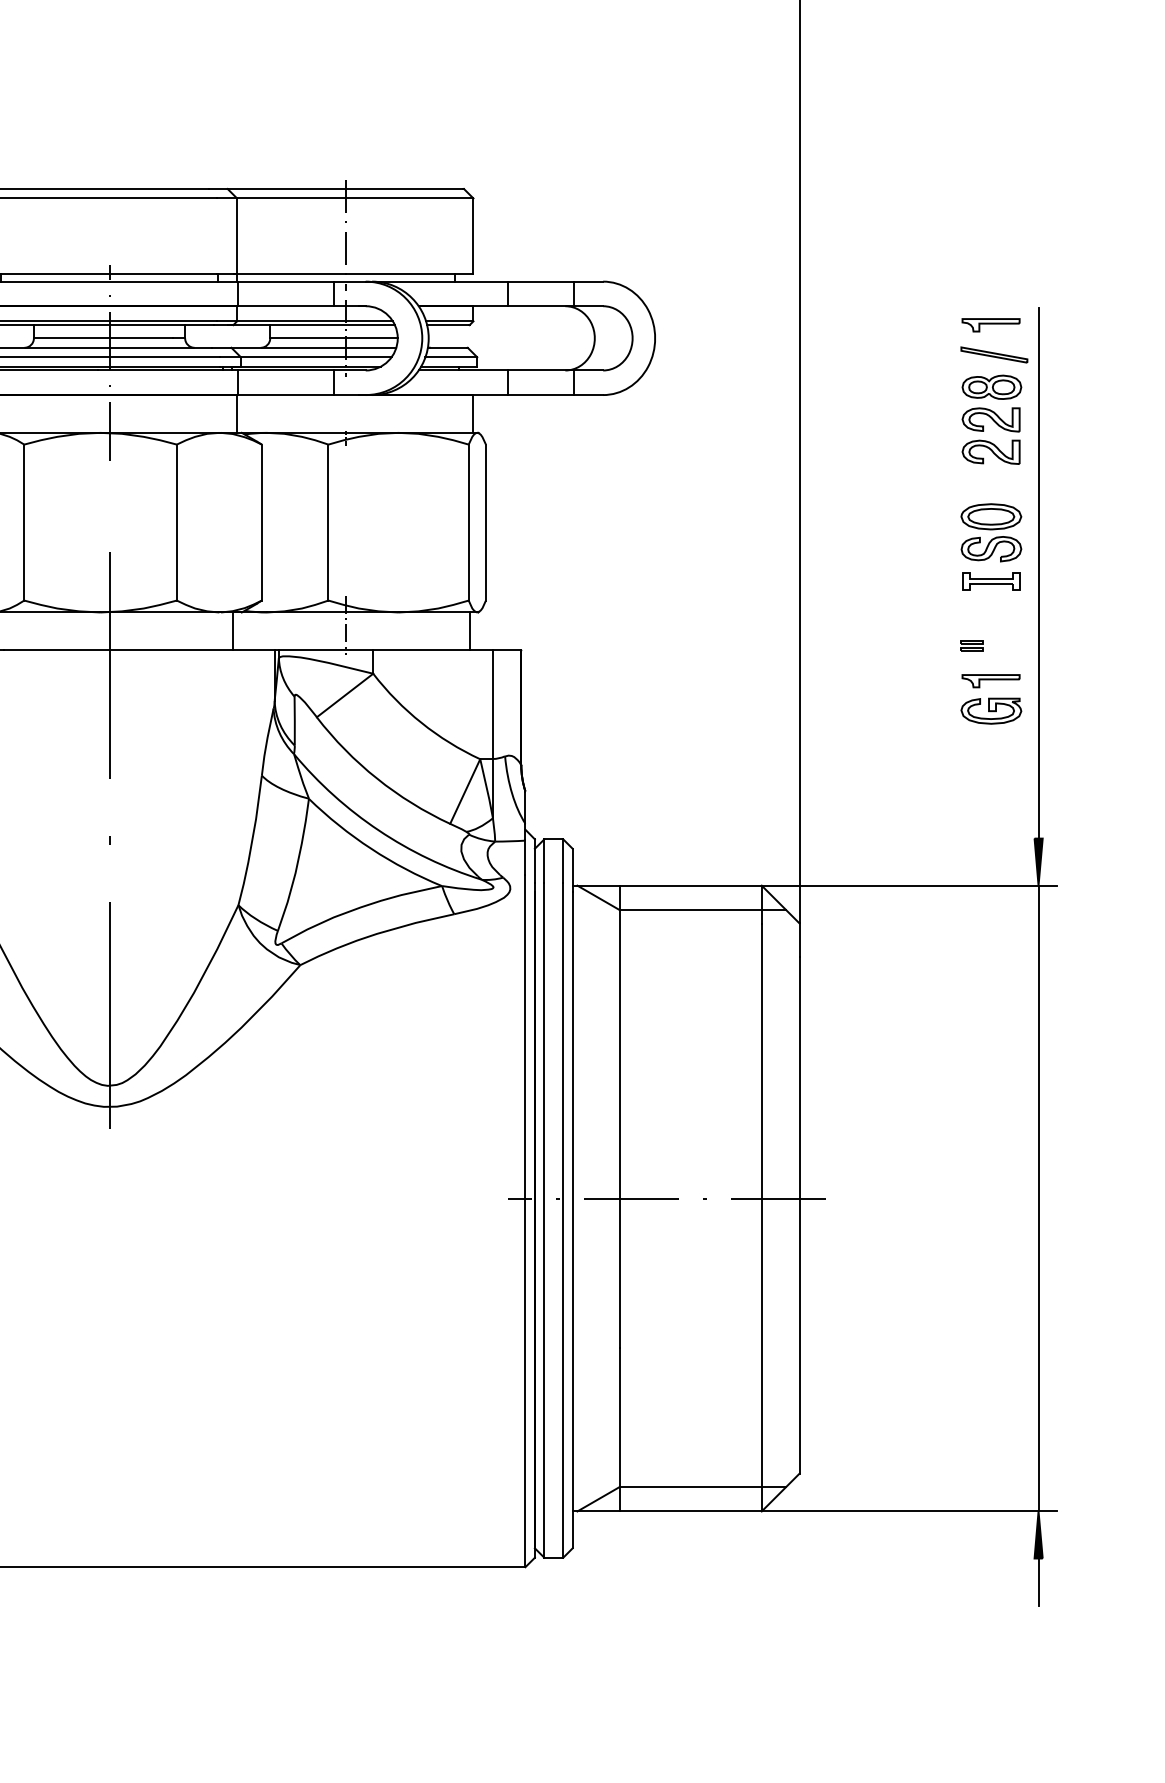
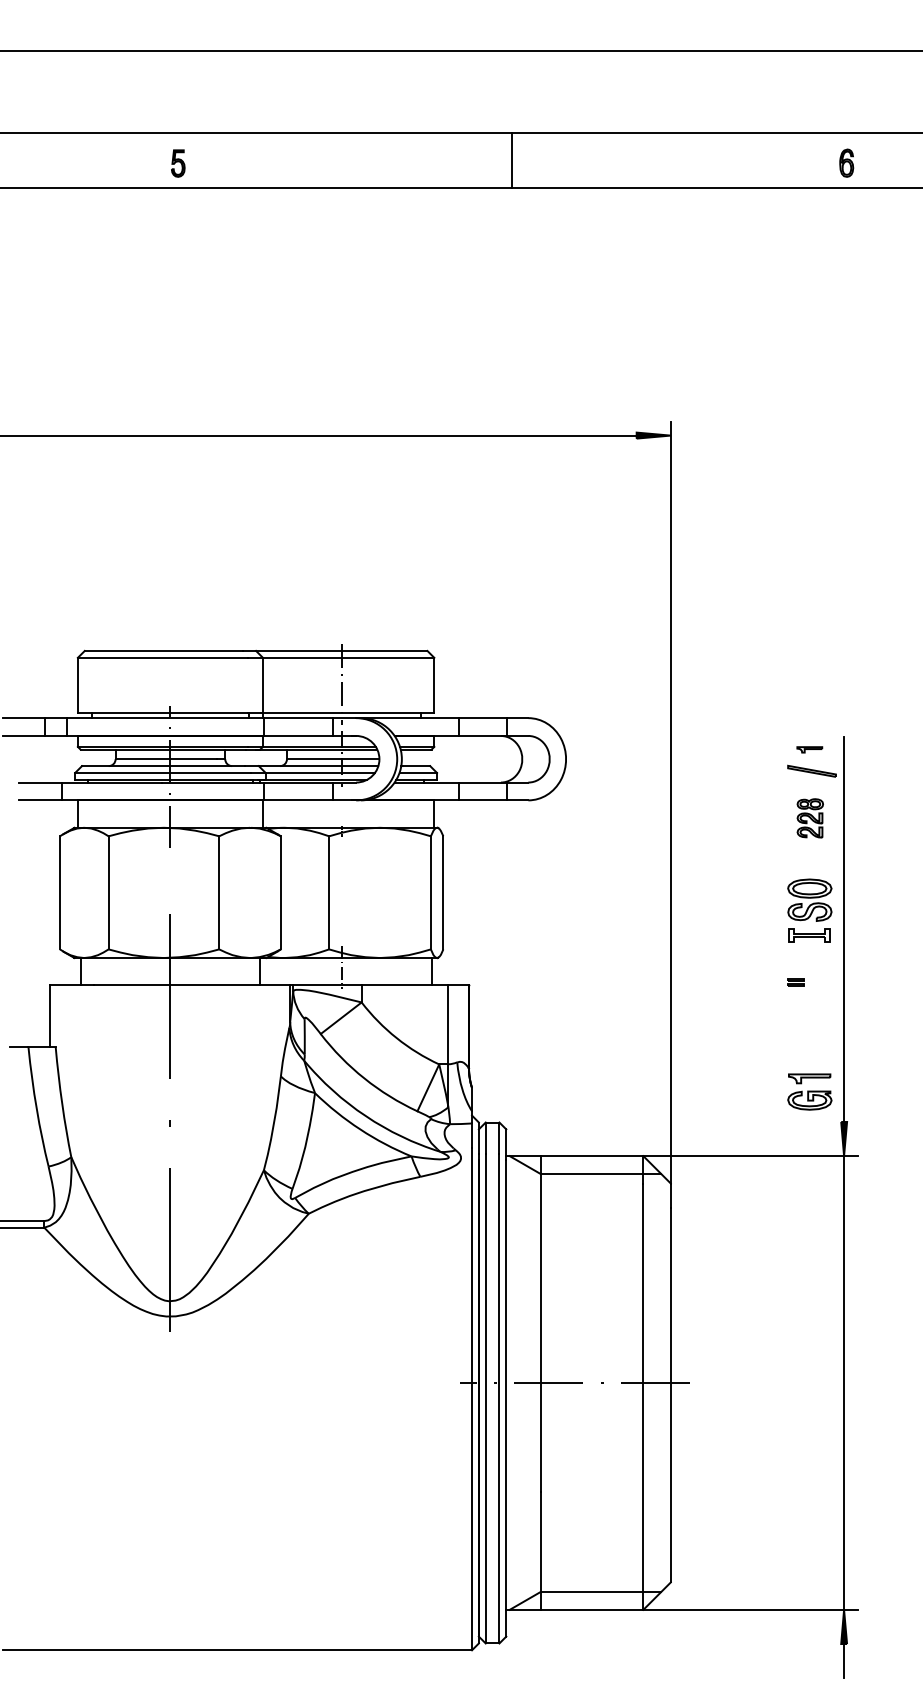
part: (990, 324) -> (809, 749), size x0.6
part: (992, 420) -> (810, 818), size x0.6
part: (990, 698) -> (809, 1091), moved

